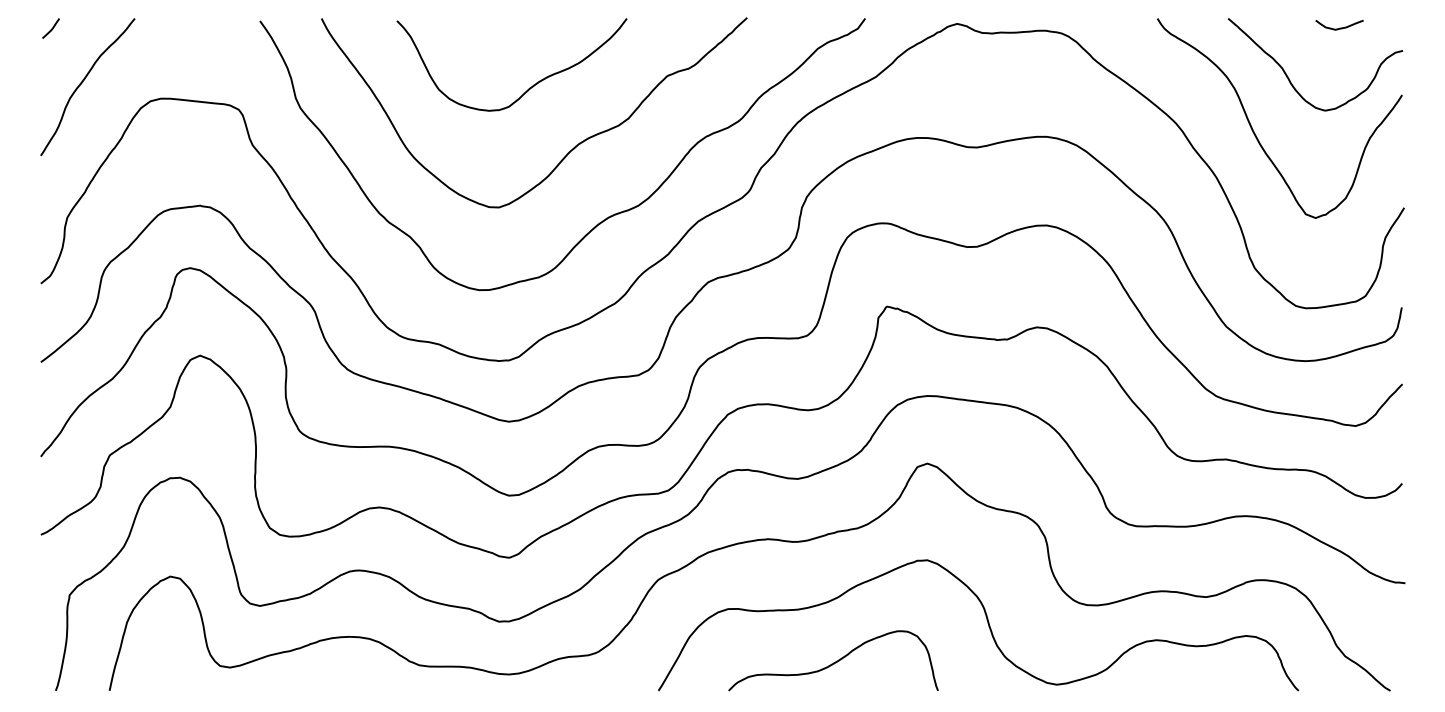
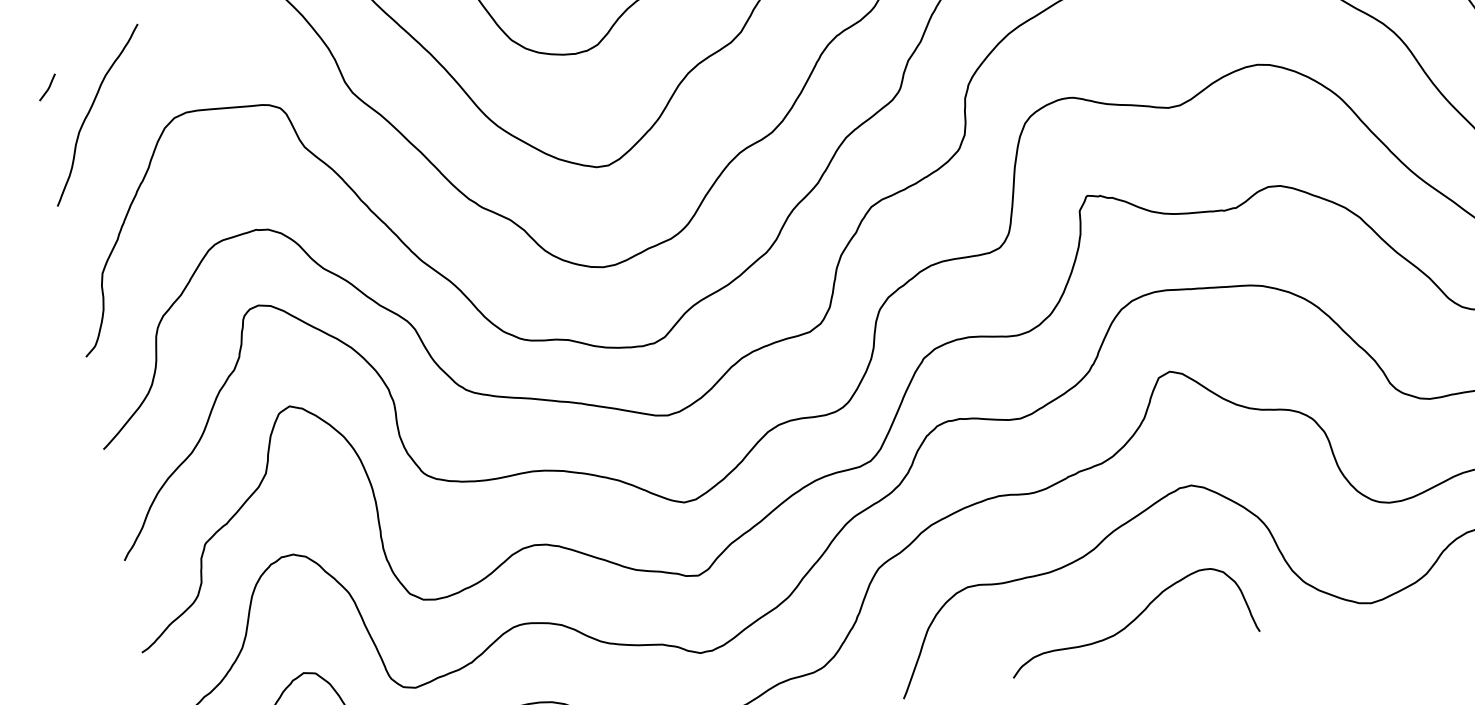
line: (51, 28) -> (48, 87), moved
curve: (833, 662) -> (1130, 621), moved

